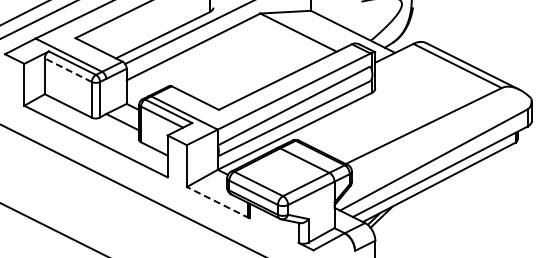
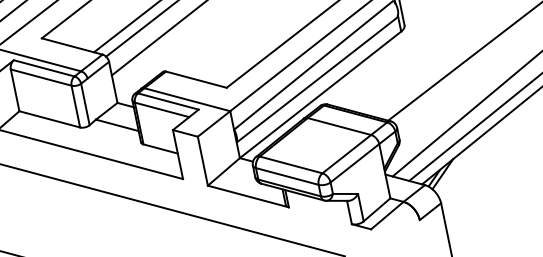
line: (67, 70) -> (40, 78), dashed -> solid
line: (217, 202) -> (247, 196), dashed -> solid

